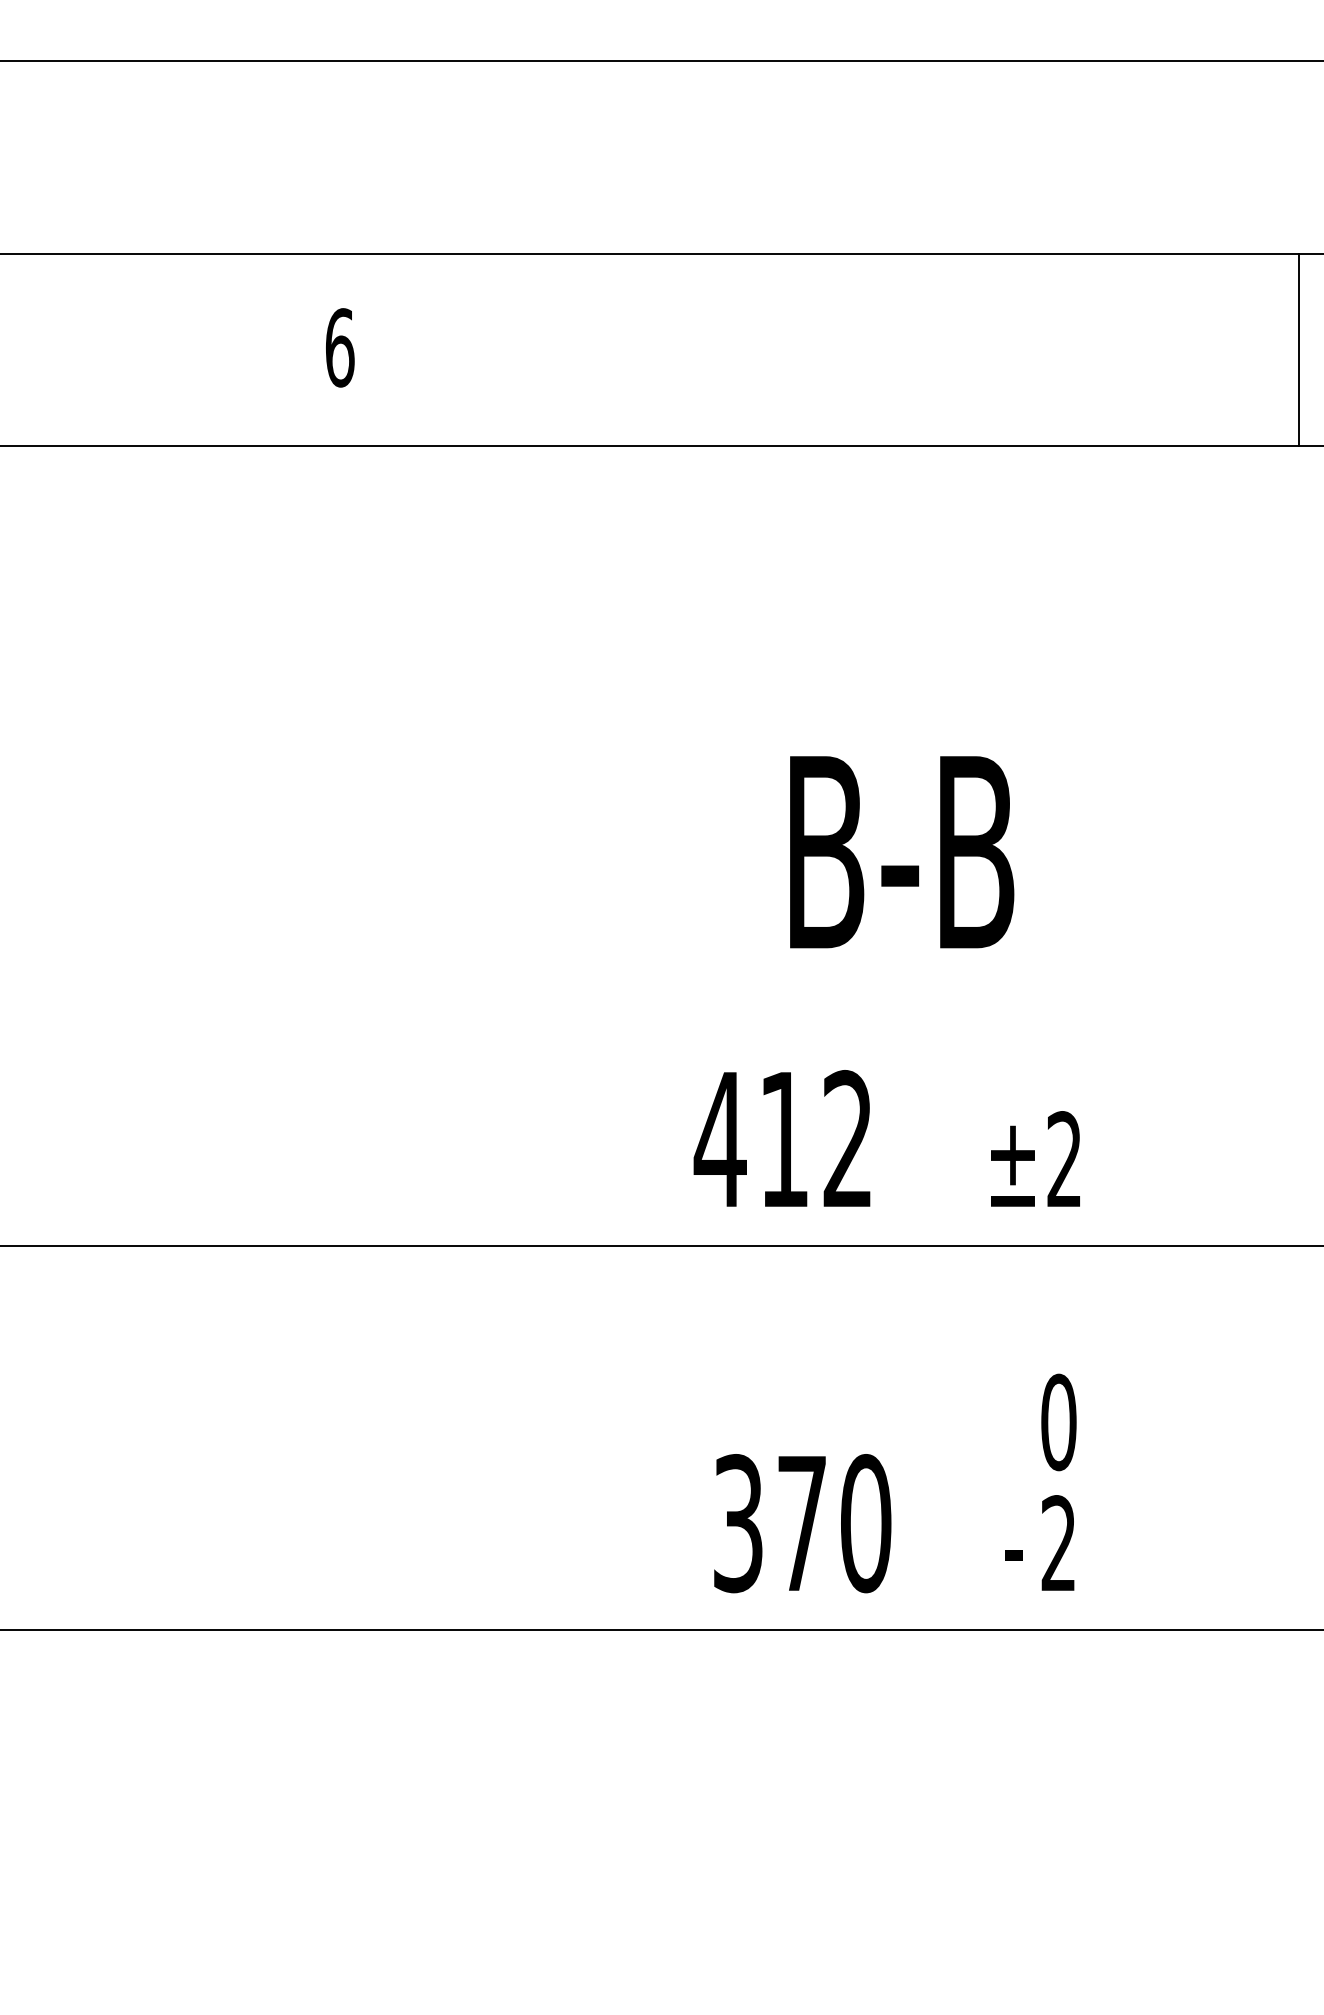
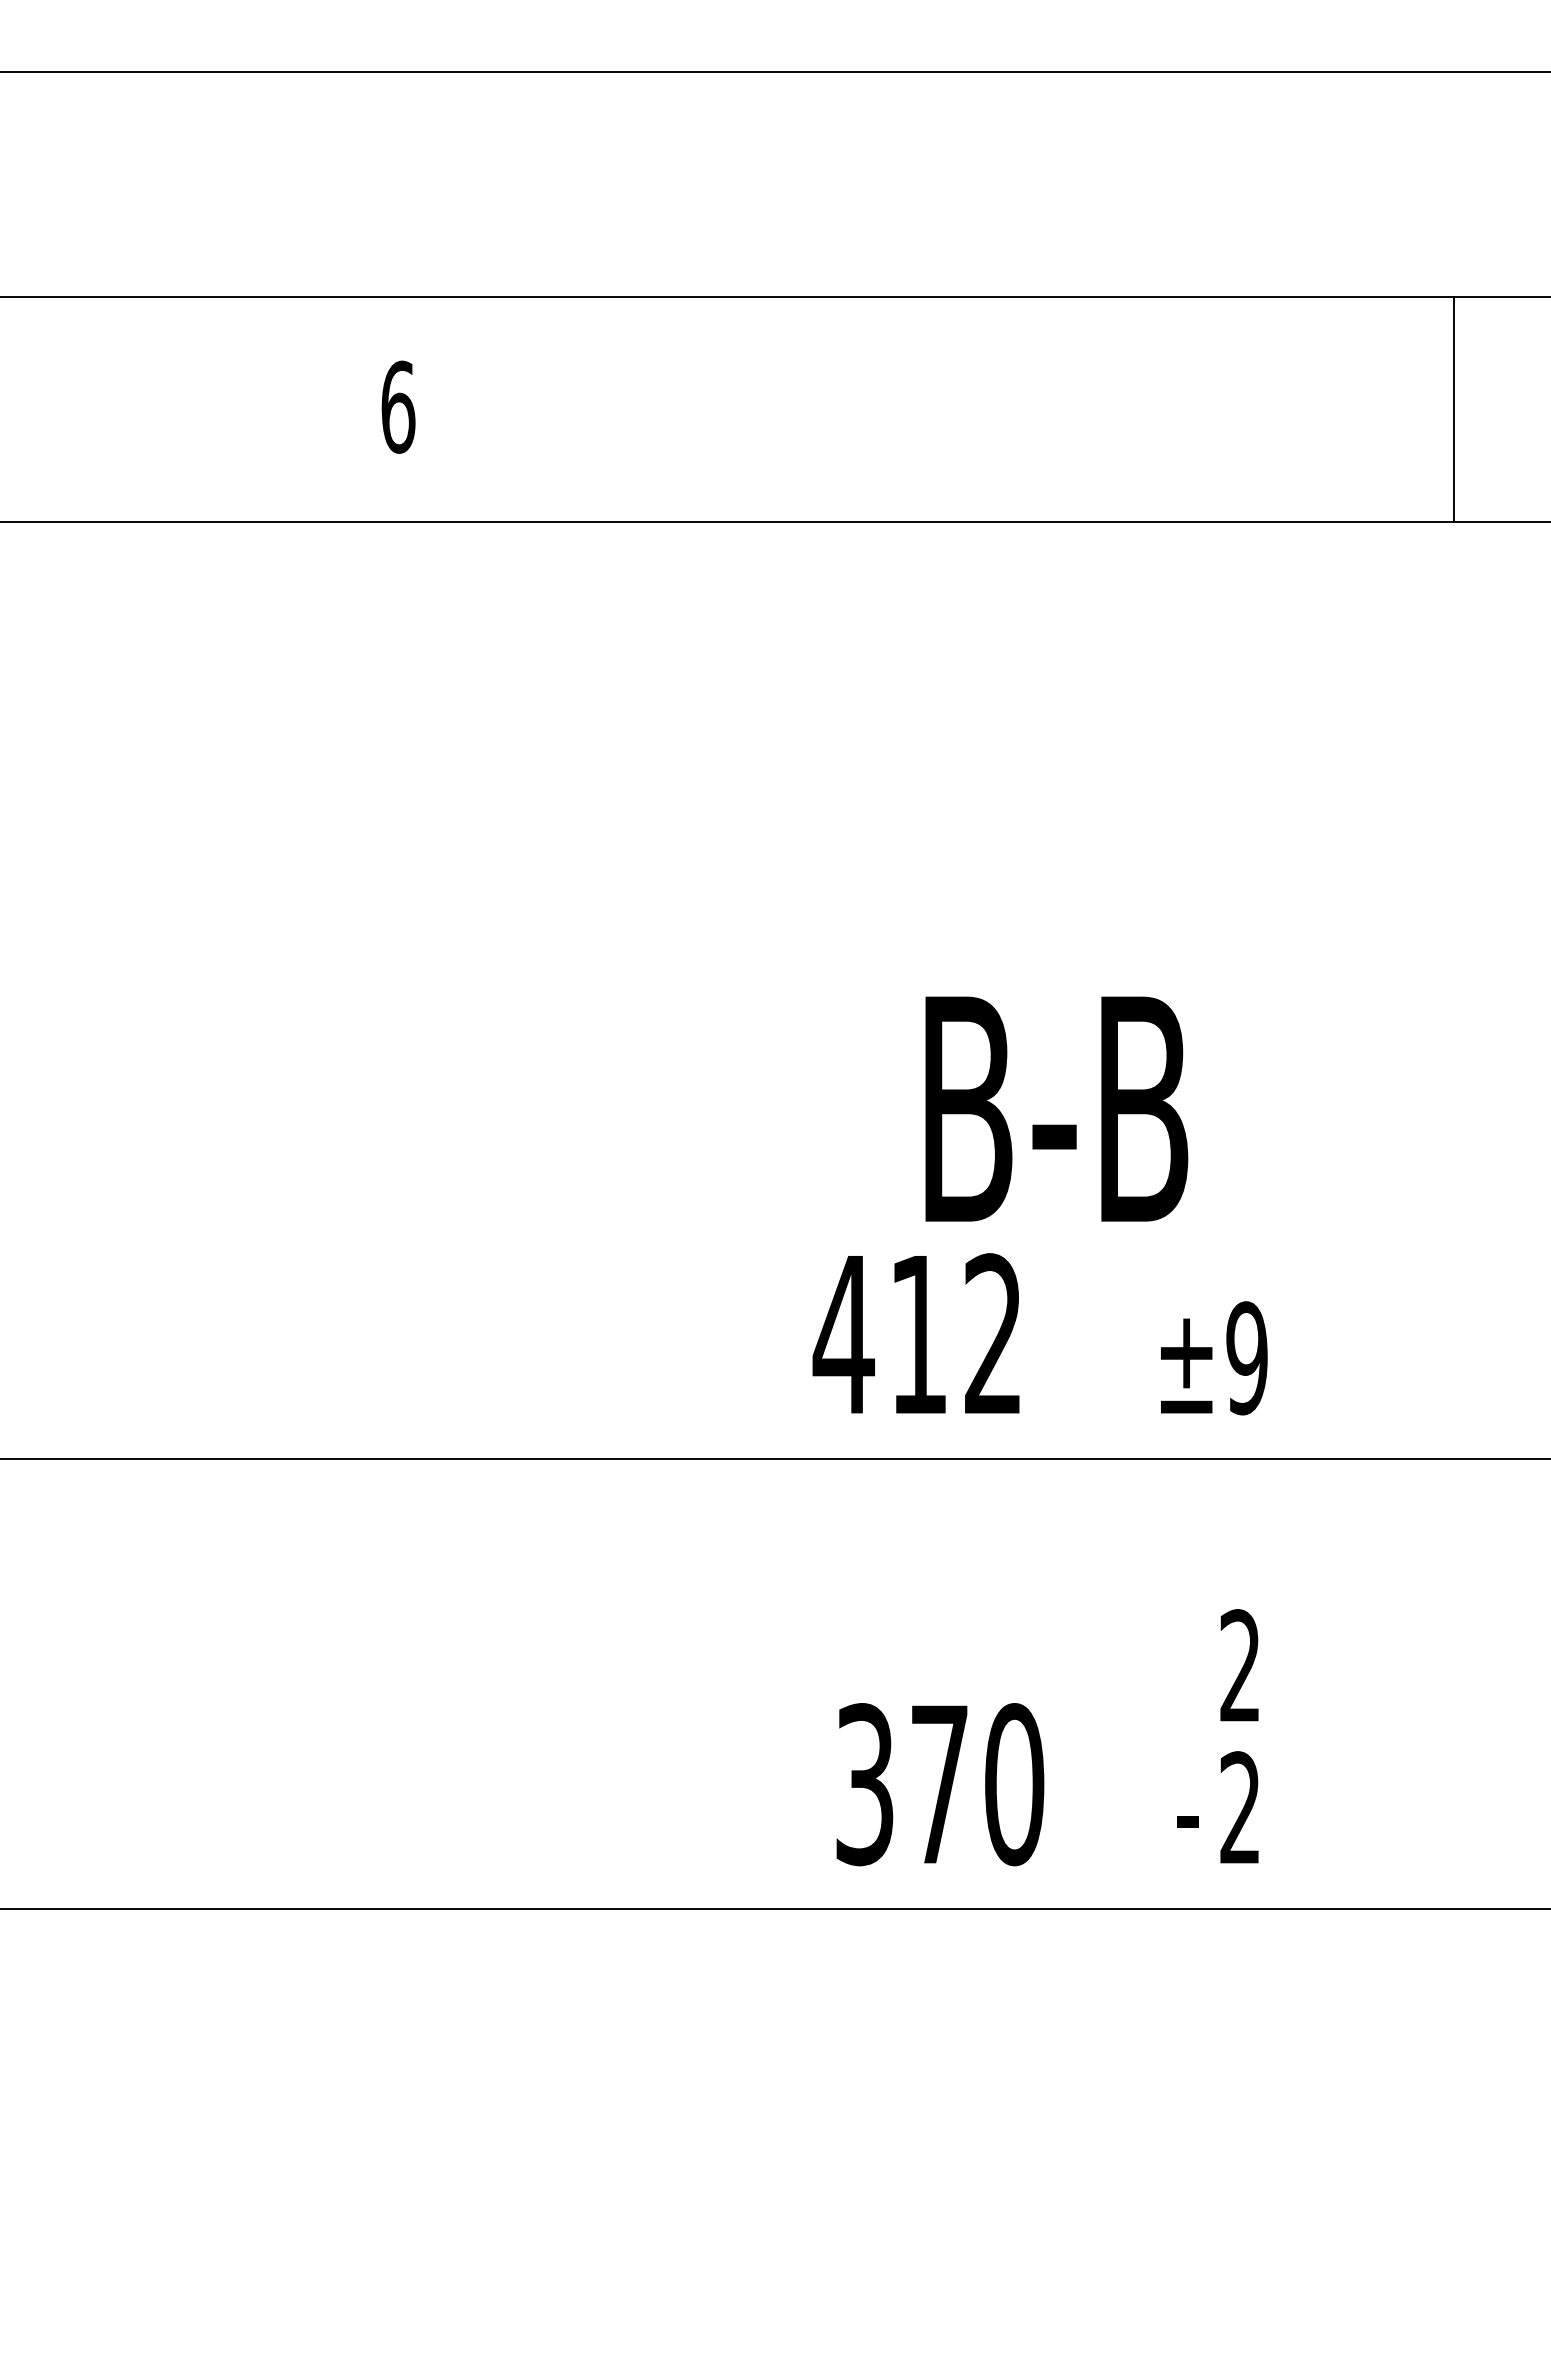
line: (1298, 348) -> (1453, 408), moved
text: (901, 851) -> (1056, 1108), moved
text: (1064, 1159) -> (1246, 1358), ±2 -> ±9
text: (1058, 1422) -> (1240, 1666), 0 -> 2

